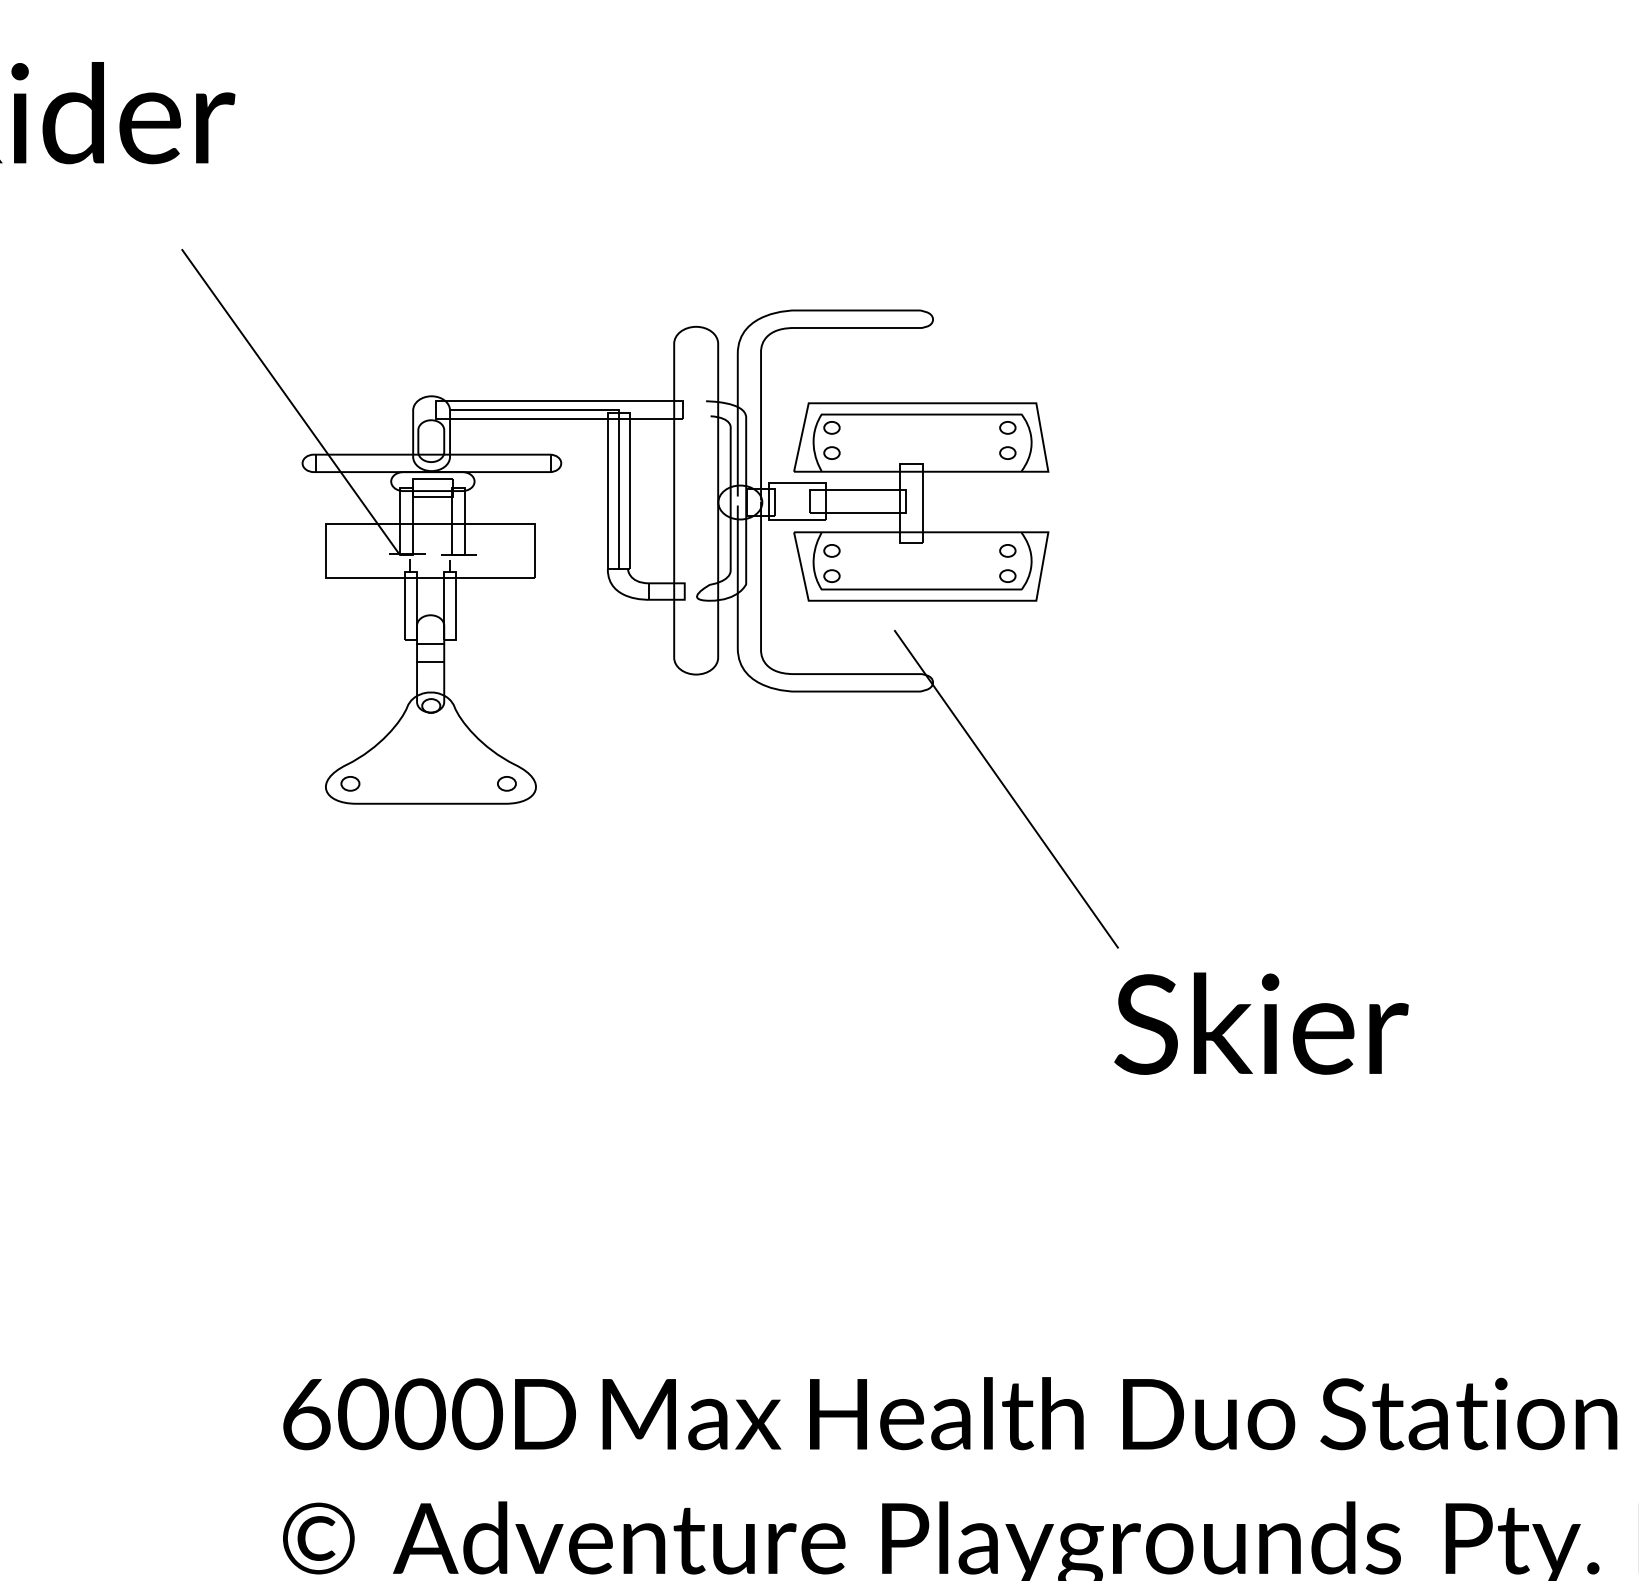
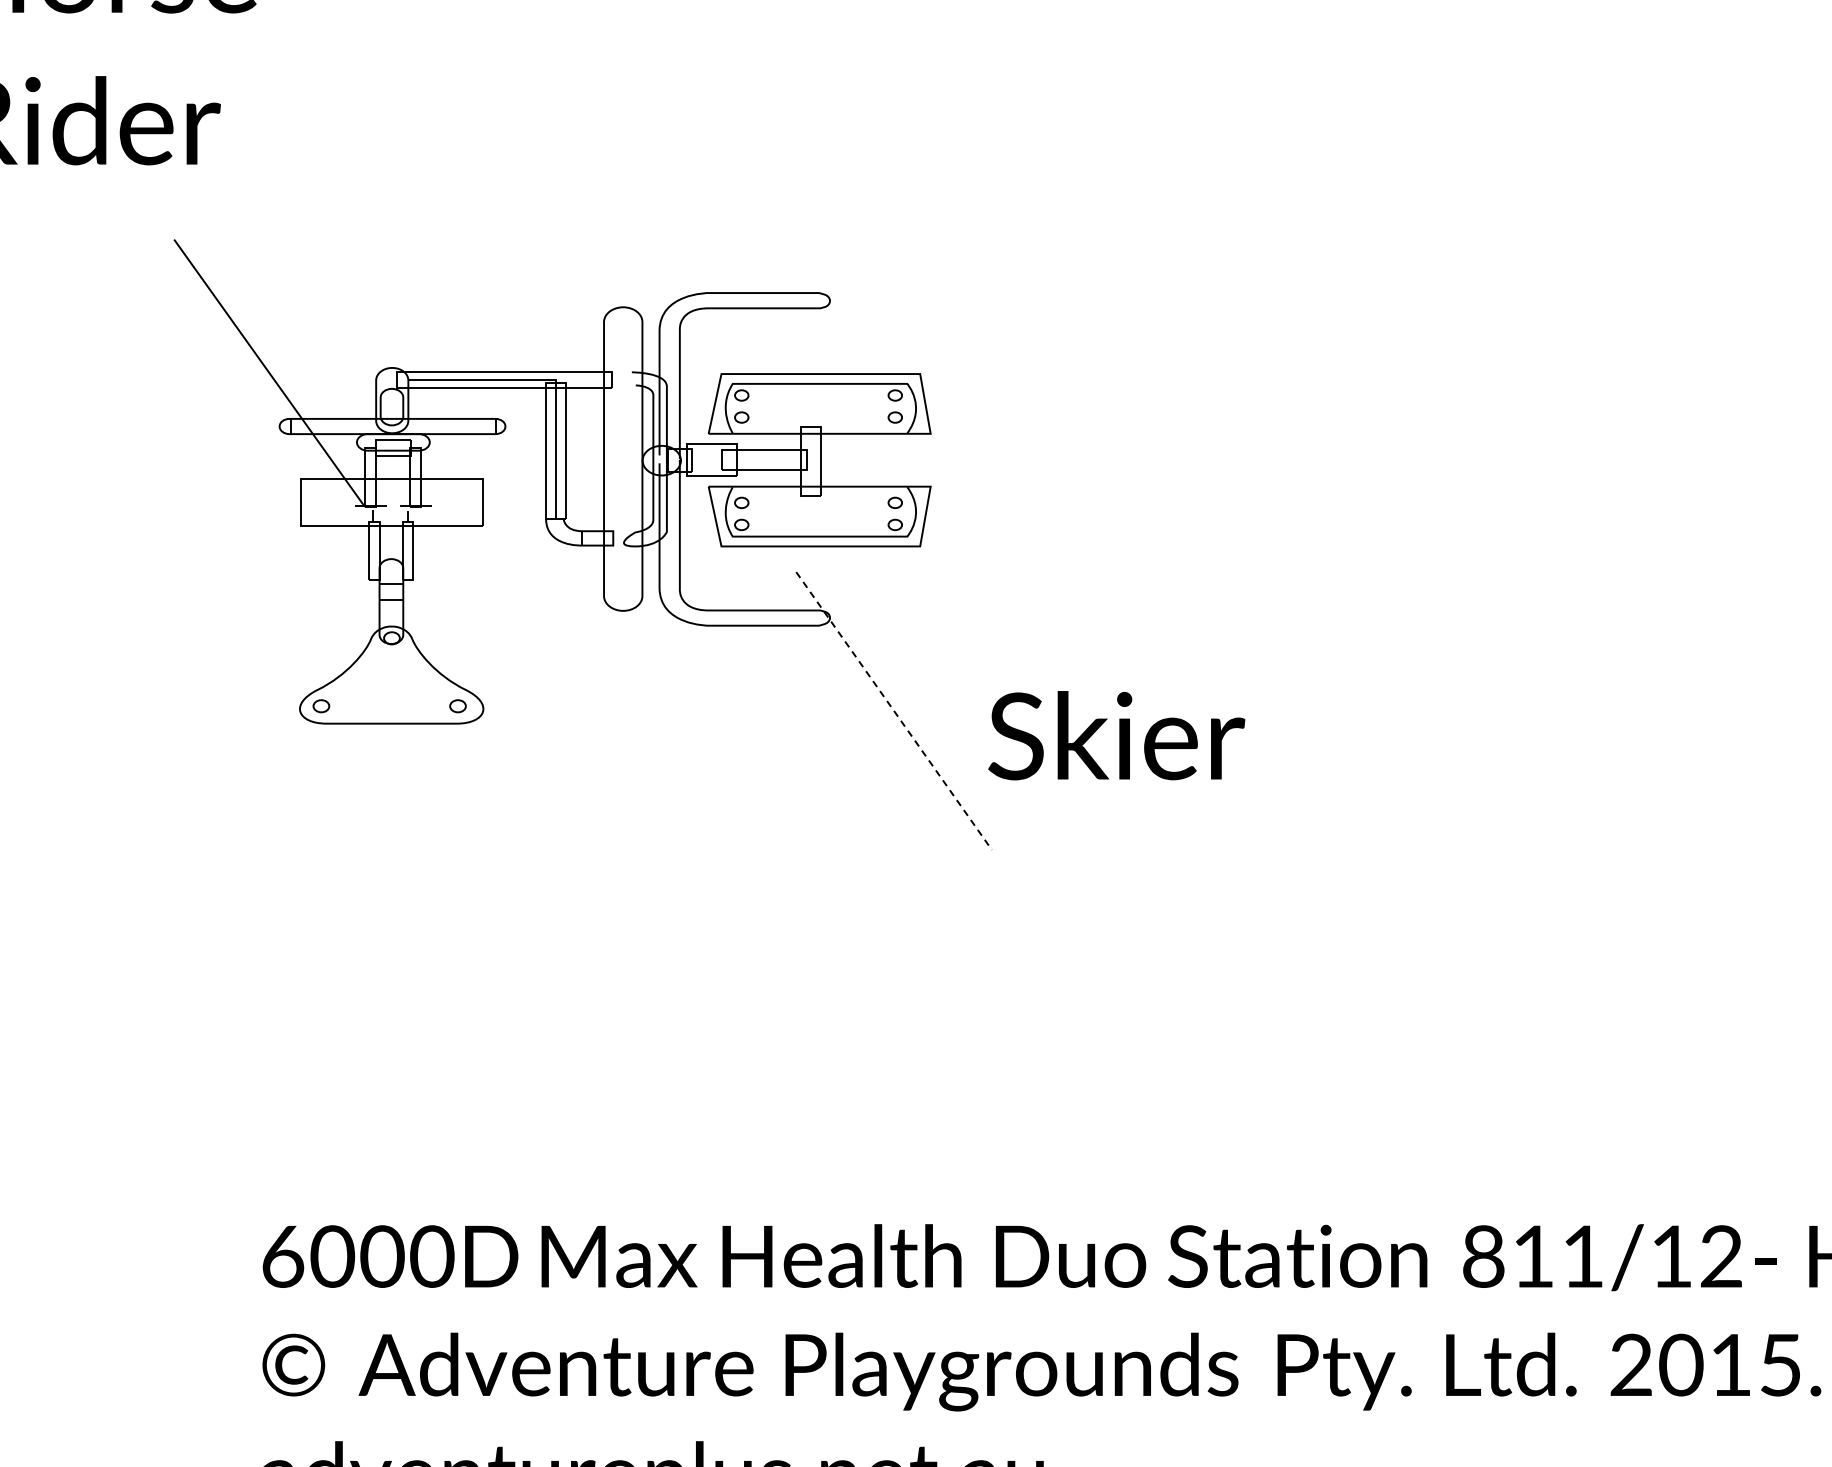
line: (1006, 789) -> (894, 711), solid -> dashed
text: (1261, 1023) -> (1116, 735), moved

